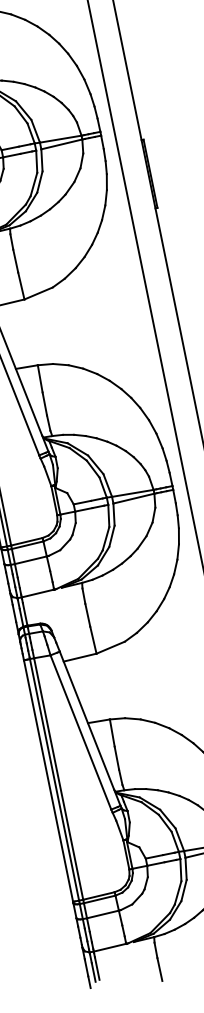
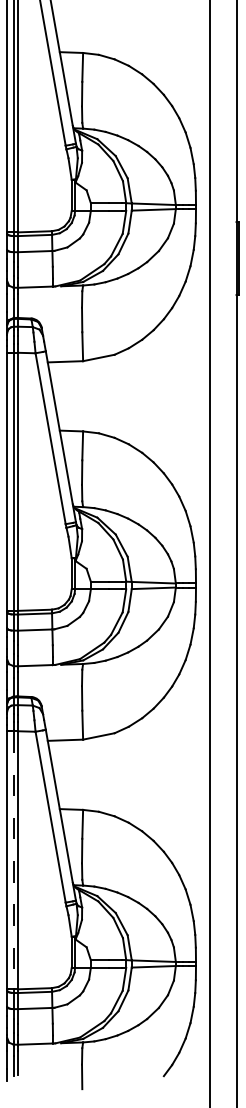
line: (54, 780) -> (13, 860), solid -> dashed

